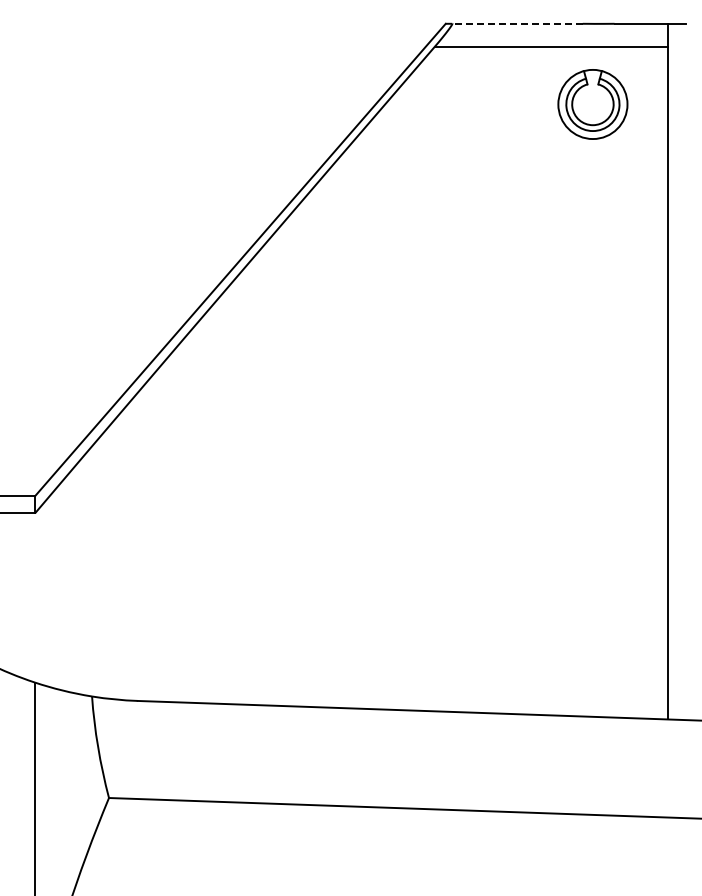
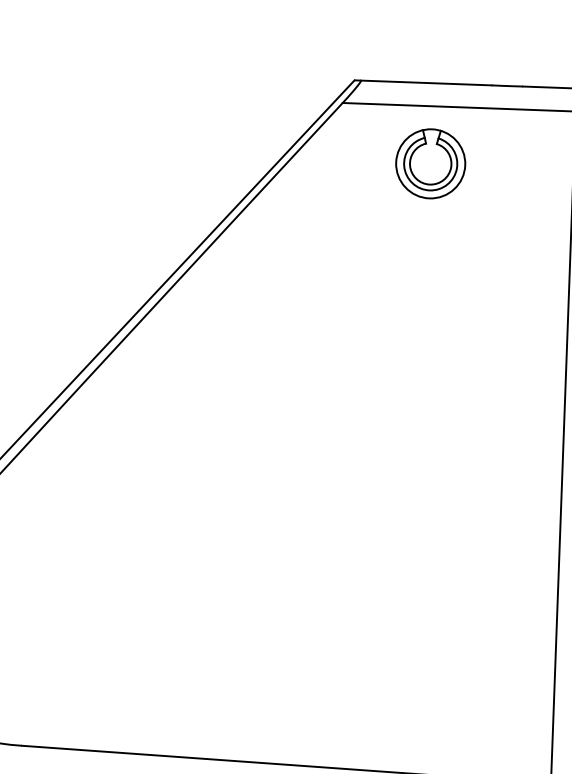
line: (517, 23) -> (426, 82), dashed -> solid
part: (592, 104) -> (430, 163), moved

